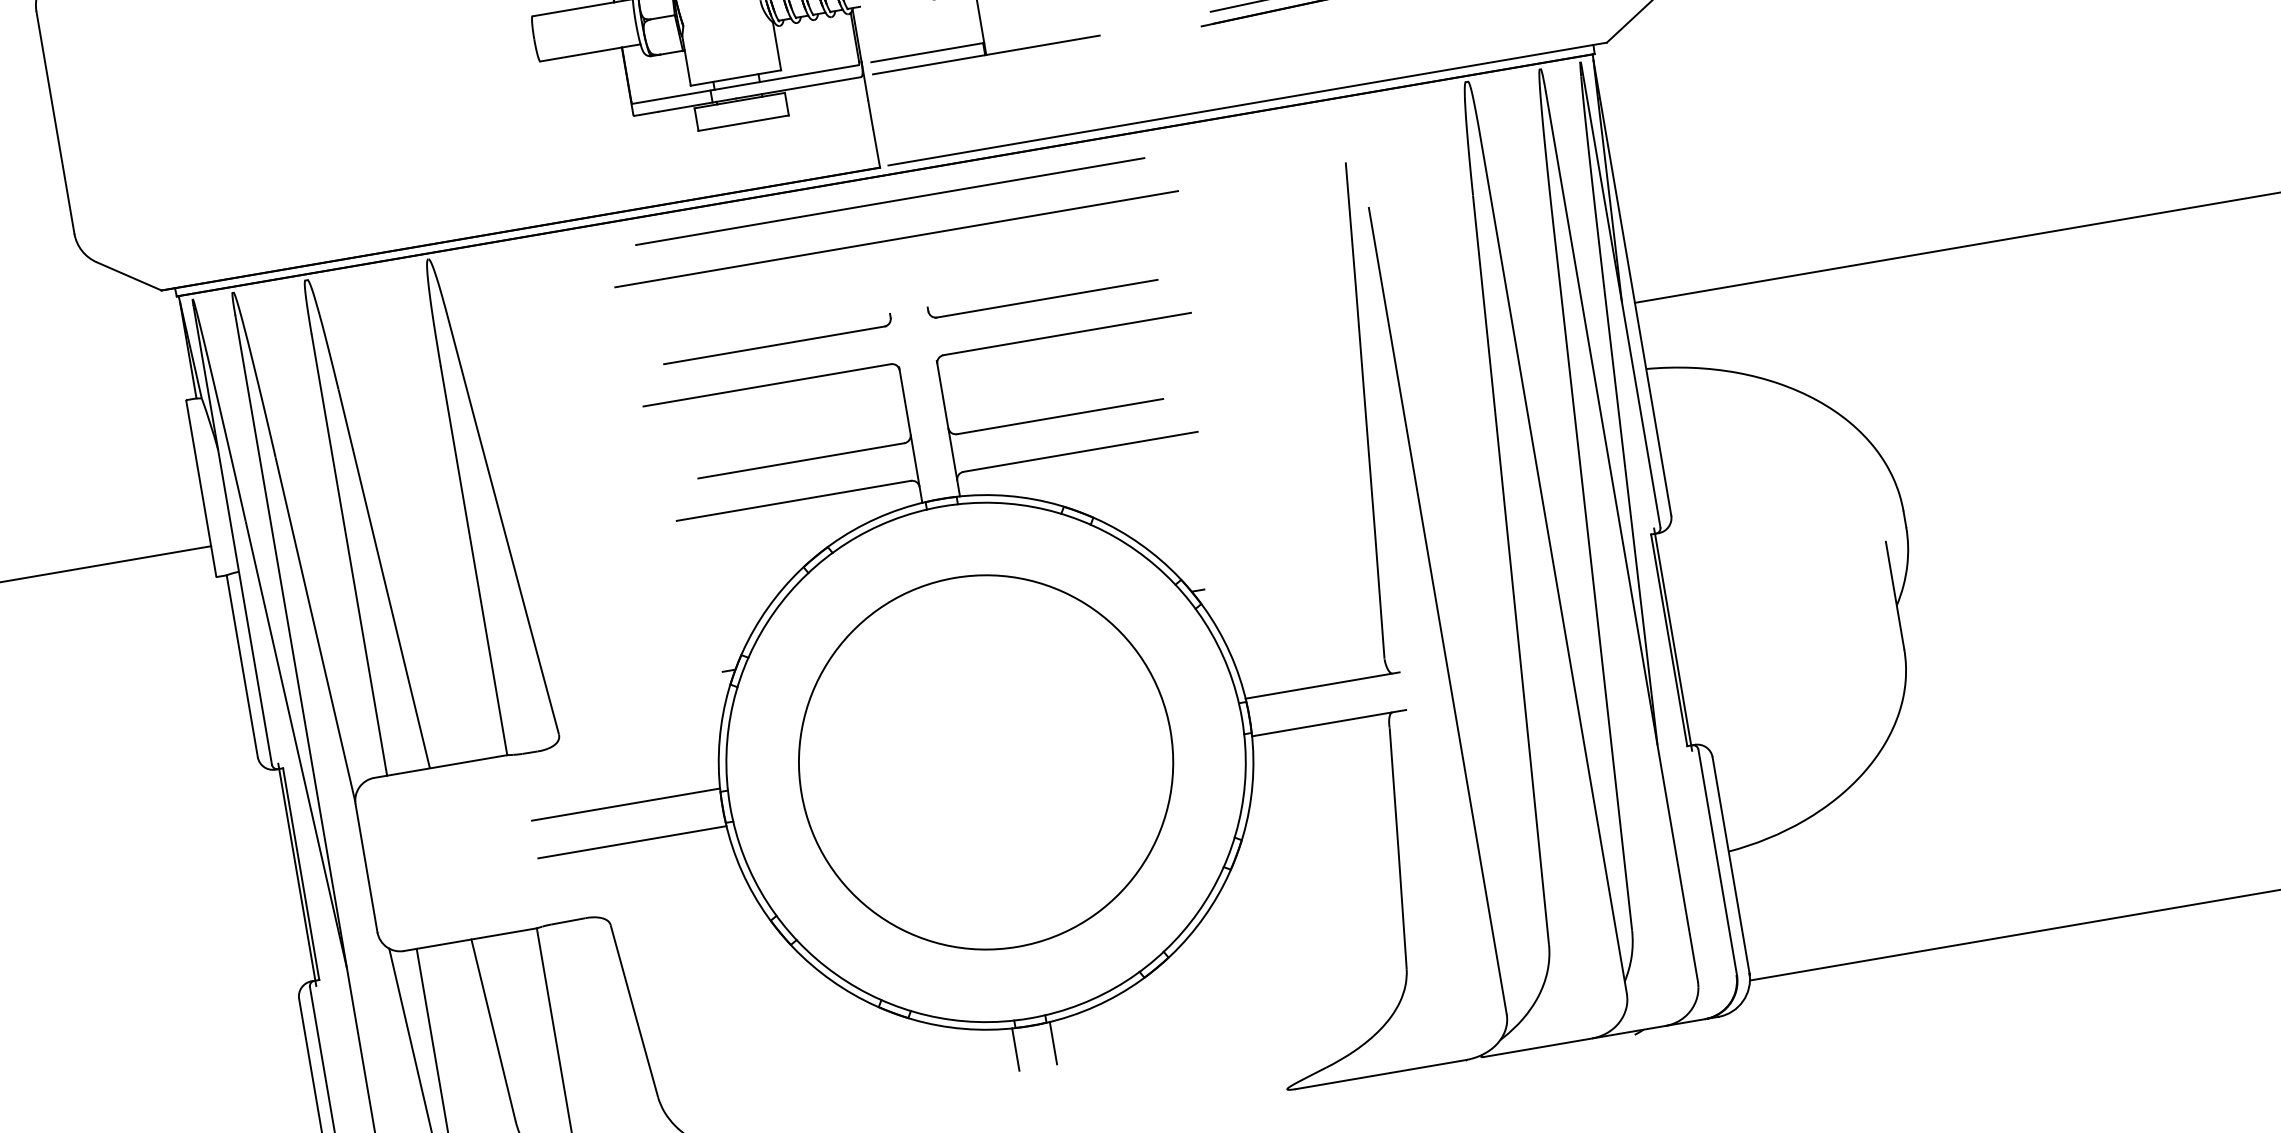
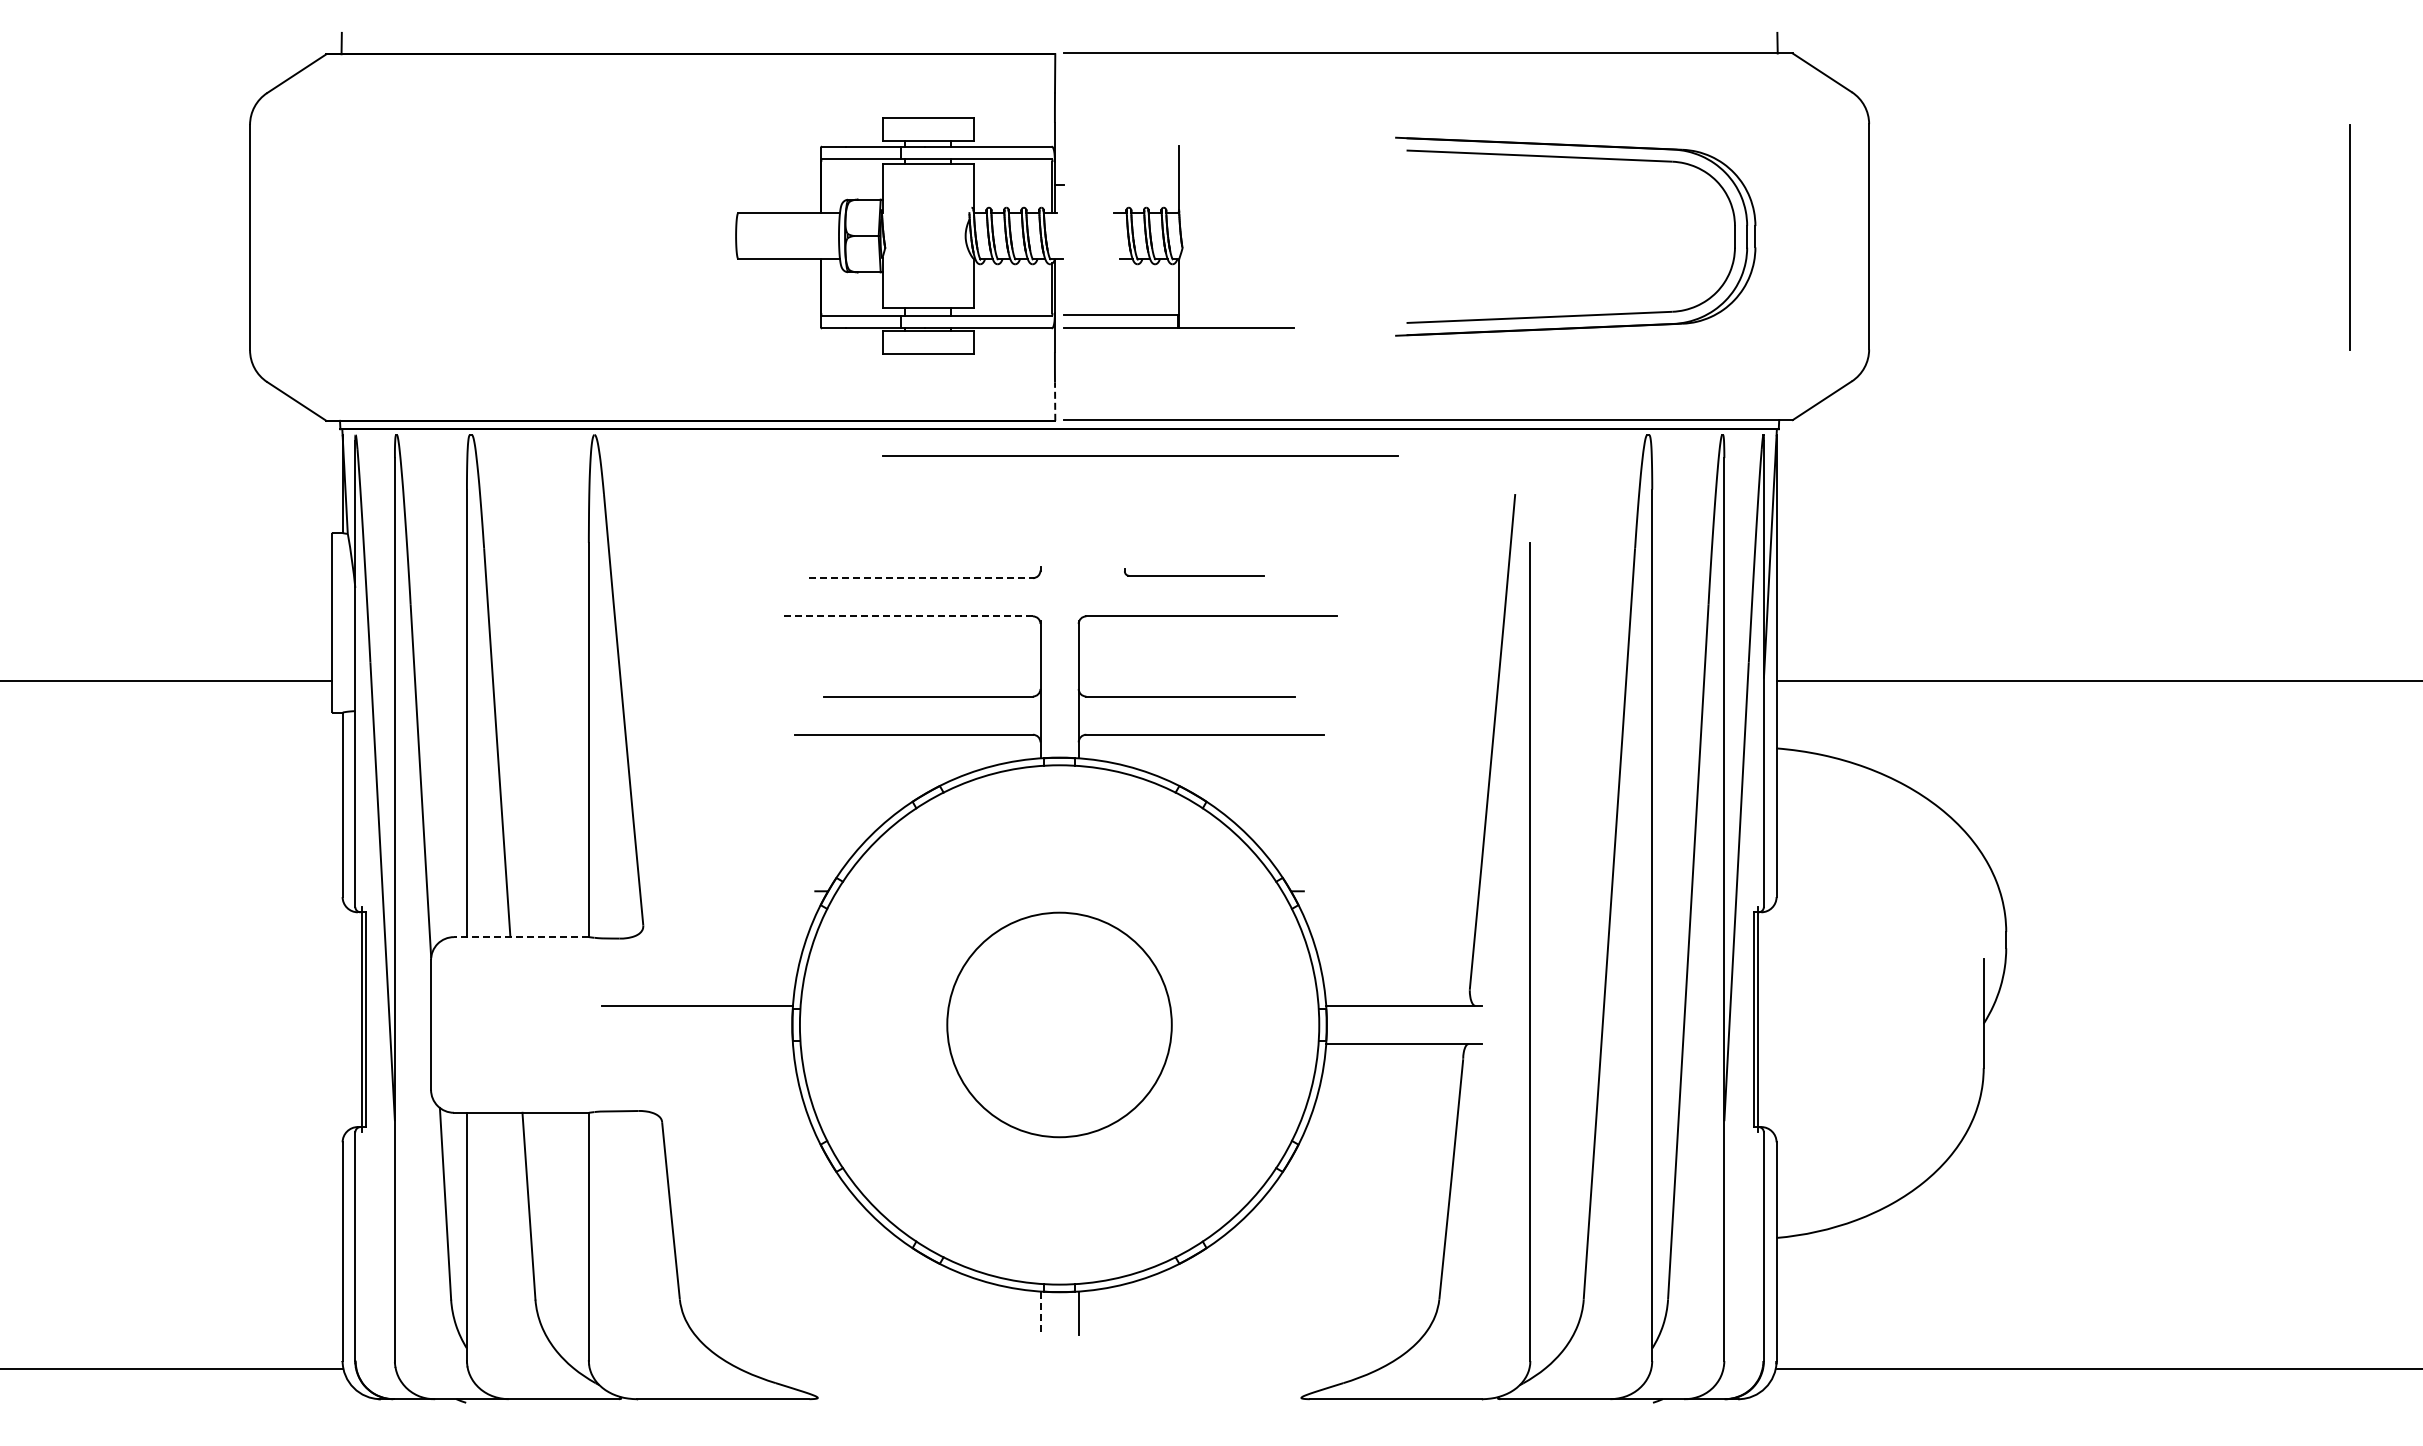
line: (877, 148) -> (1055, 401), solid -> dashed
line: (890, 201) -> (1140, 455), moved
line: (896, 239) -> (1059, 494), removed
part: (1041, 293) -> (1193, 572), size x0.6
line: (774, 345) -> (921, 578), solid -> dashed
line: (766, 385) -> (906, 616), solid -> dashed
circle: (985, 762) -> (1059, 1024), size x0.6
line: (440, 766) -> (521, 937), solid -> dashed
line: (632, 842) -> (697, 1044), removed
line: (1015, 1050) -> (1040, 1313), solid -> dashed

